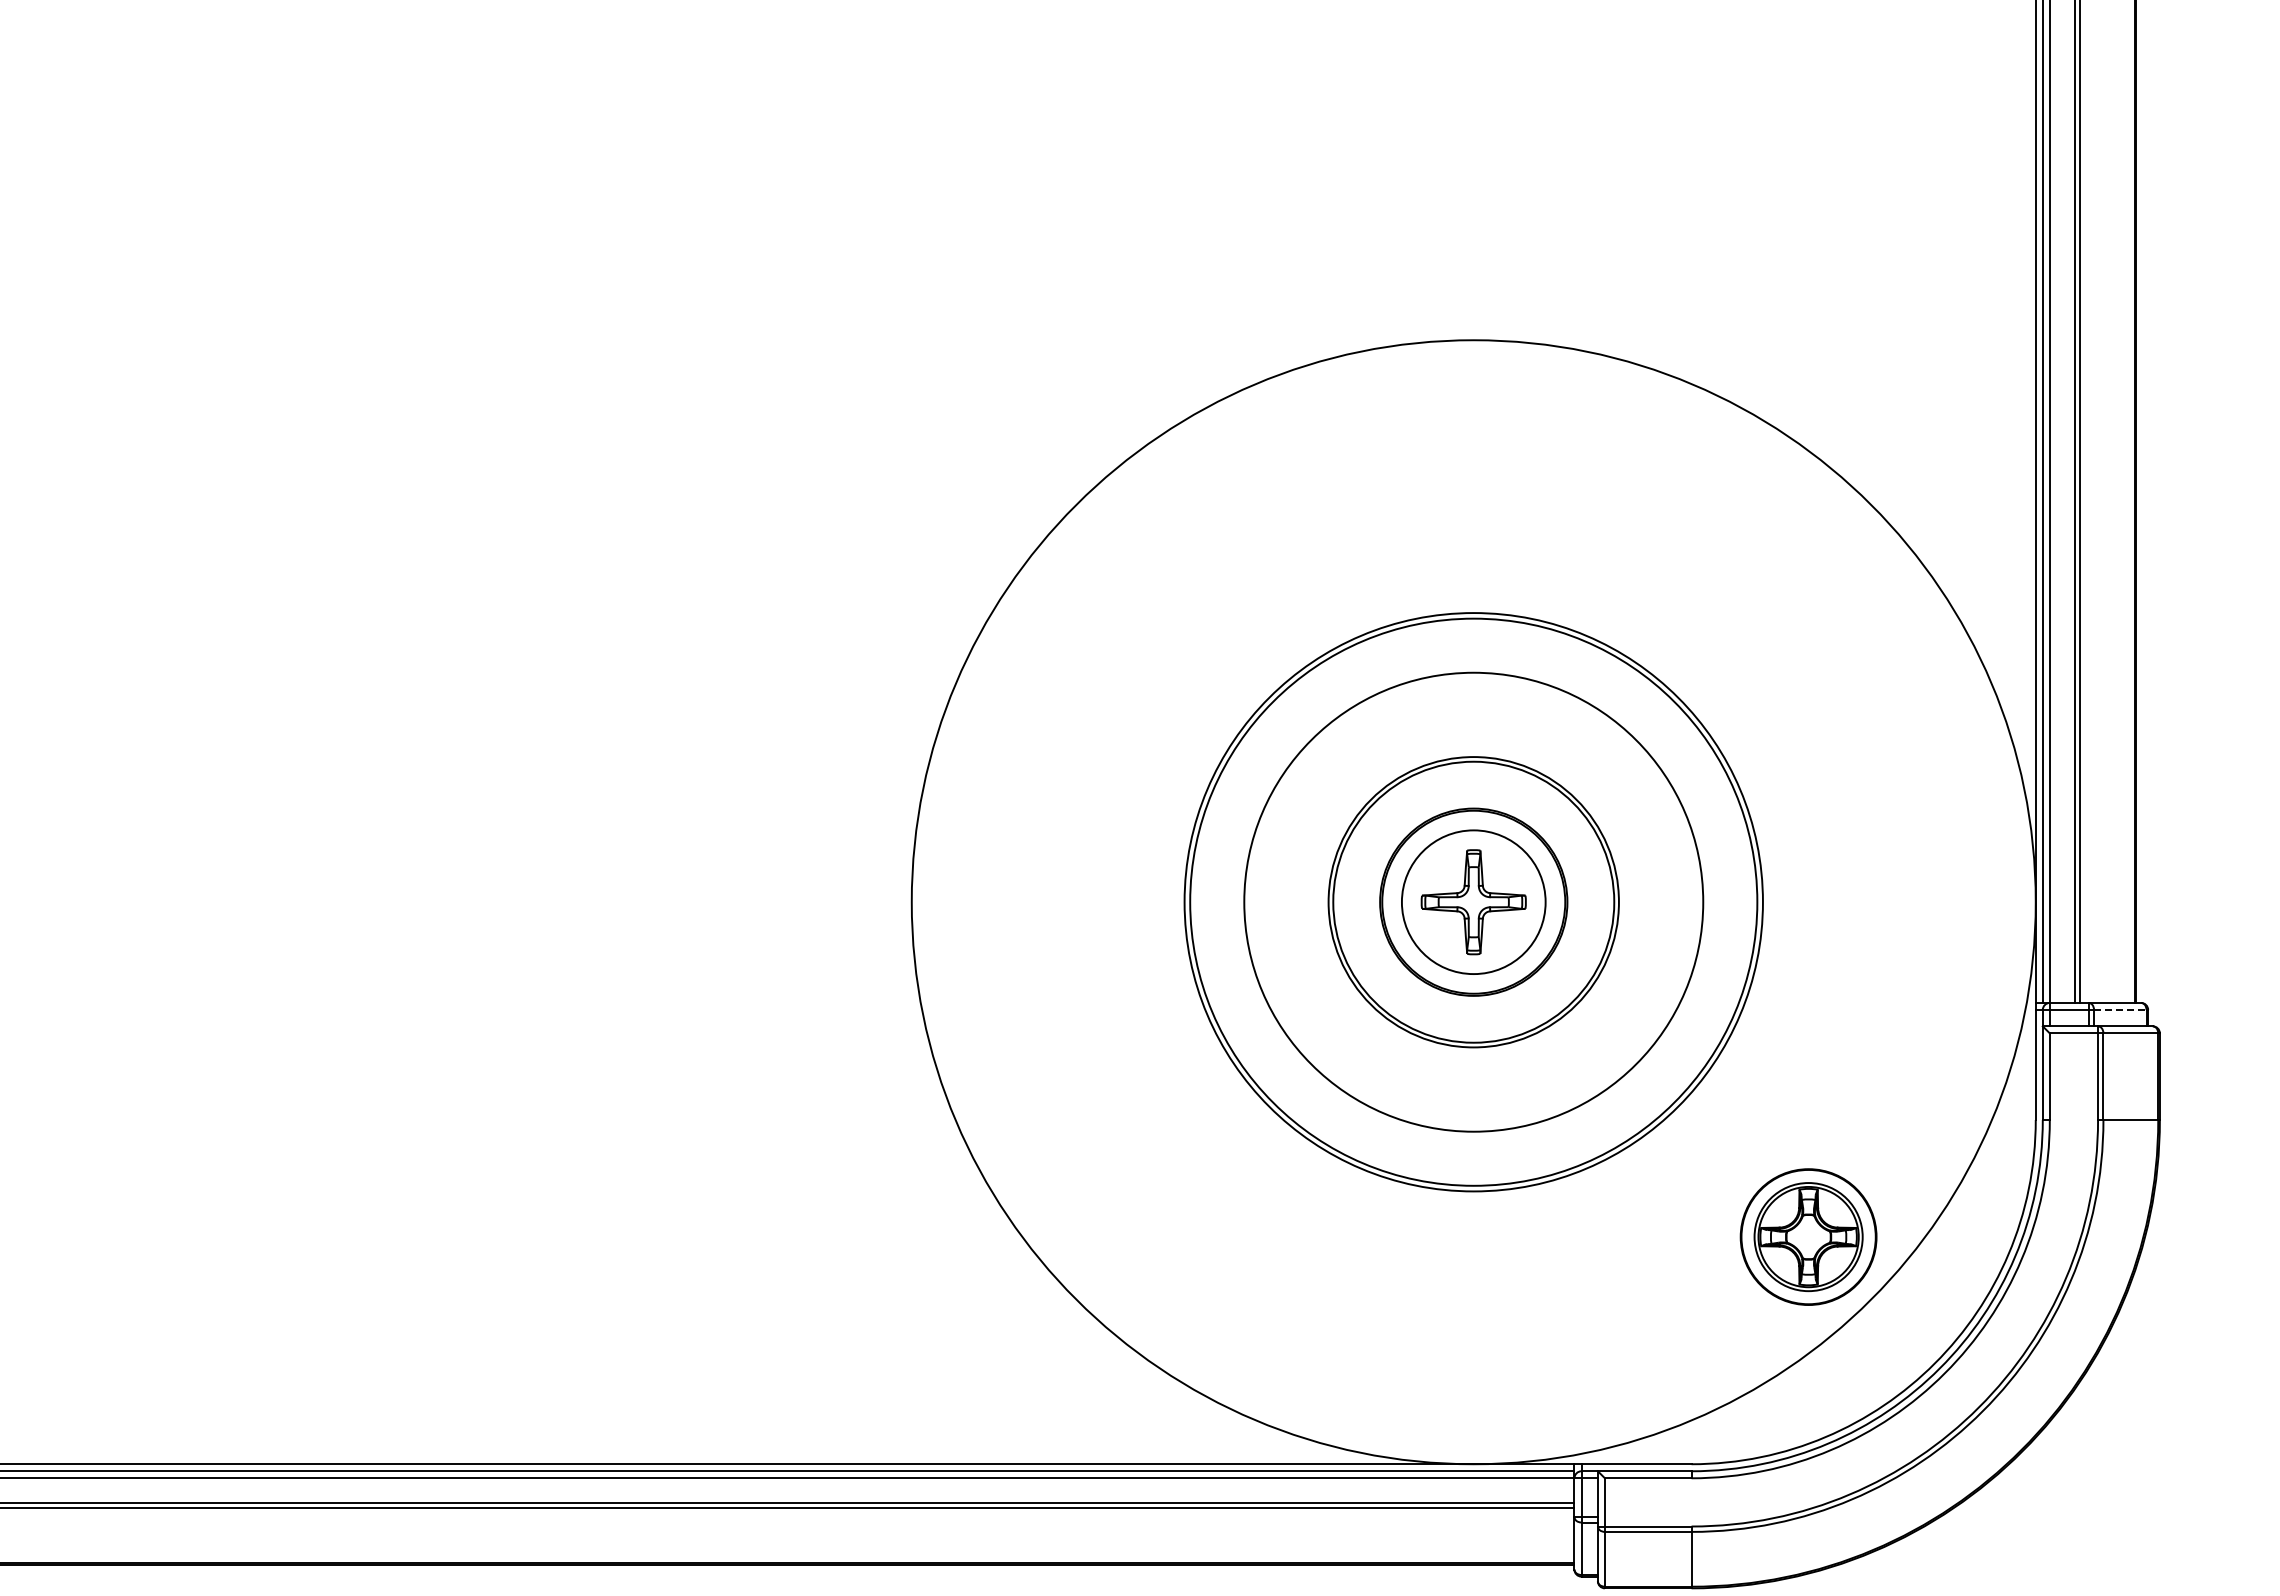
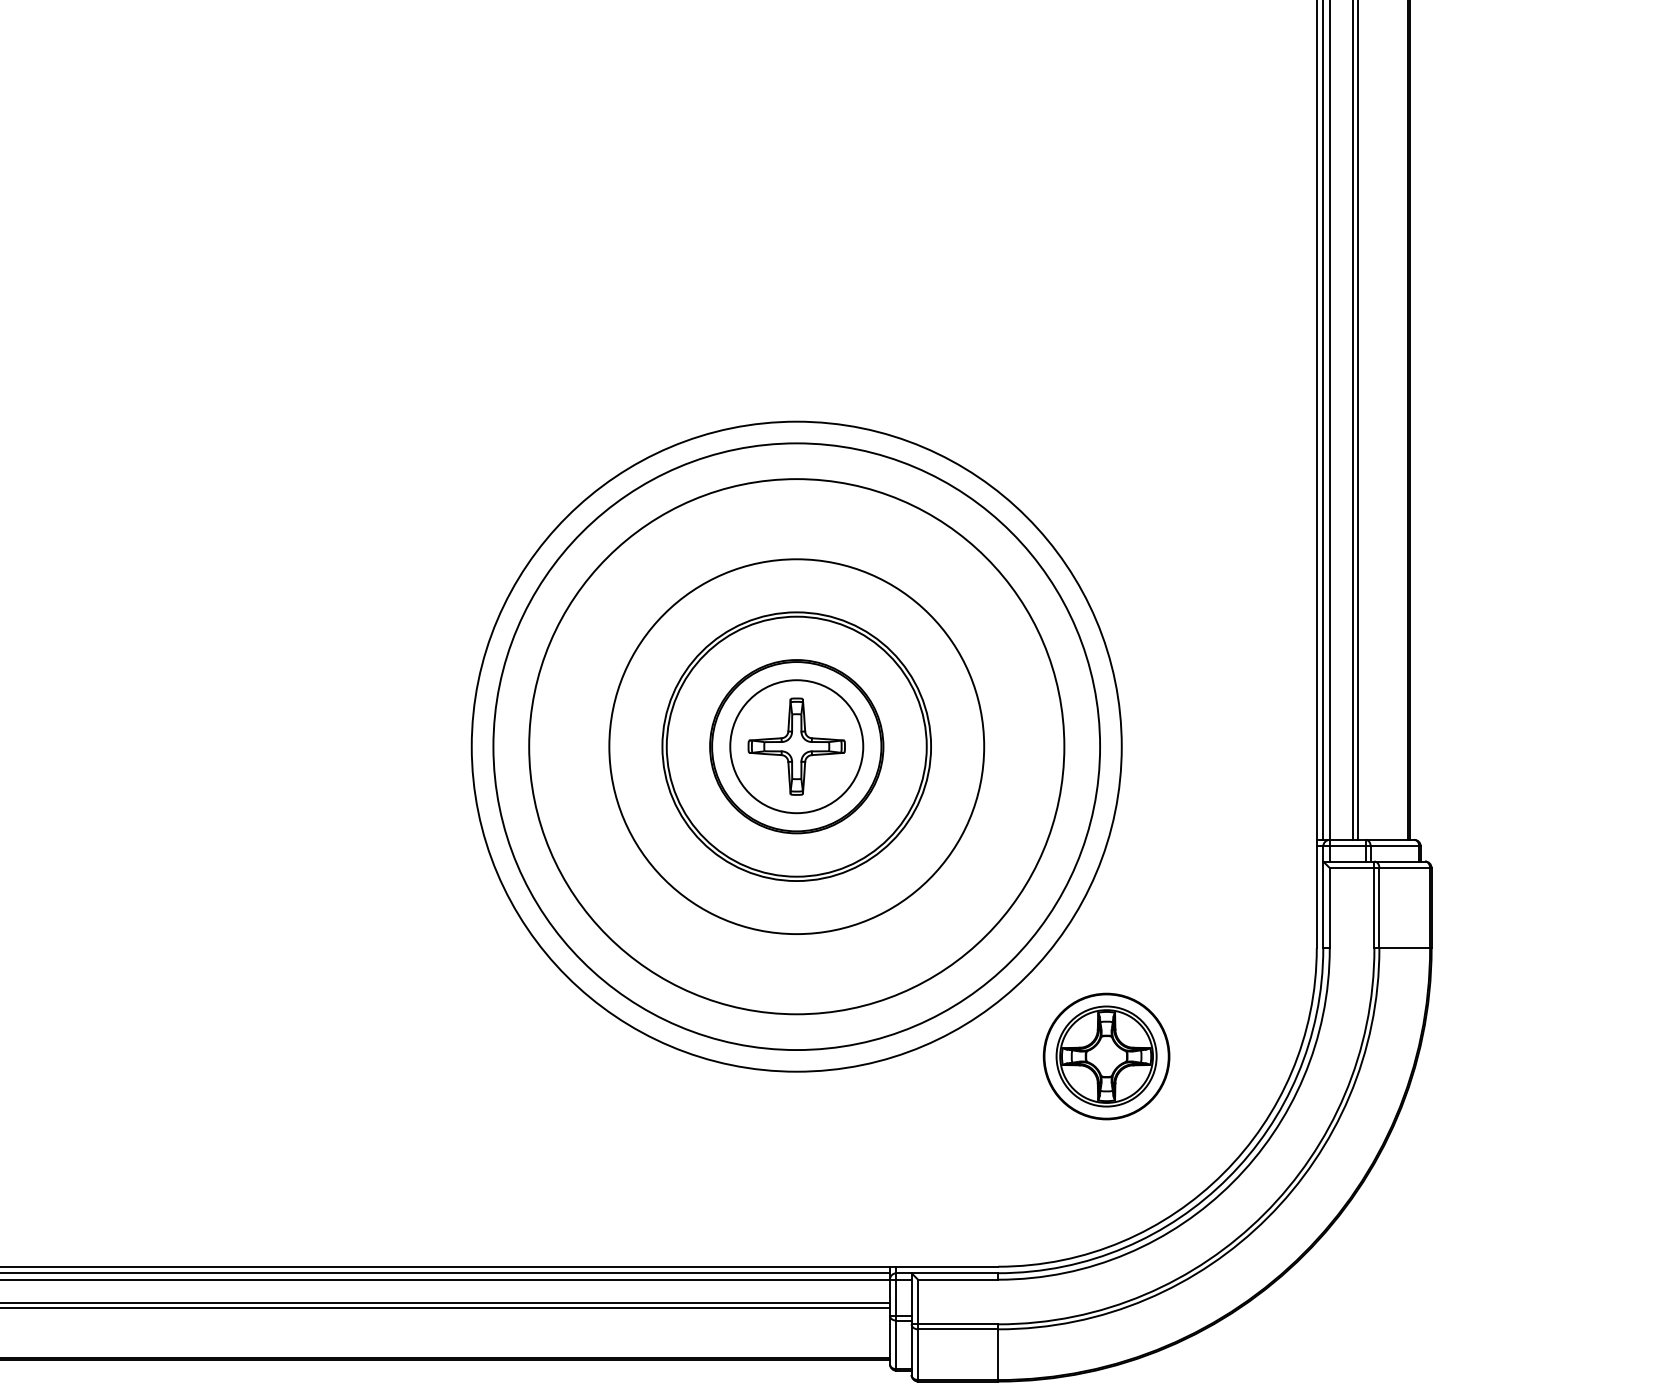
circle: (1473, 901) -> (796, 746), size x0.71
circle: (1473, 902) -> (796, 746), size x0.62
circle: (1473, 902) -> (796, 746), size x1.43
line: (2120, 1009) -> (1395, 845), dashed -> solid

